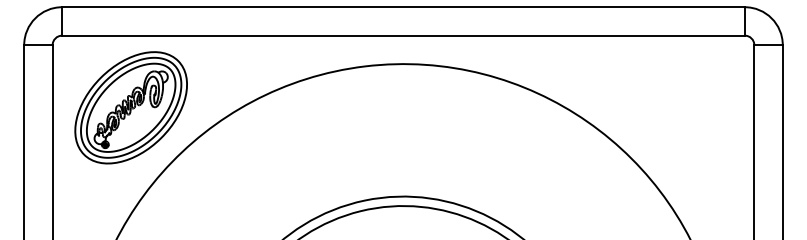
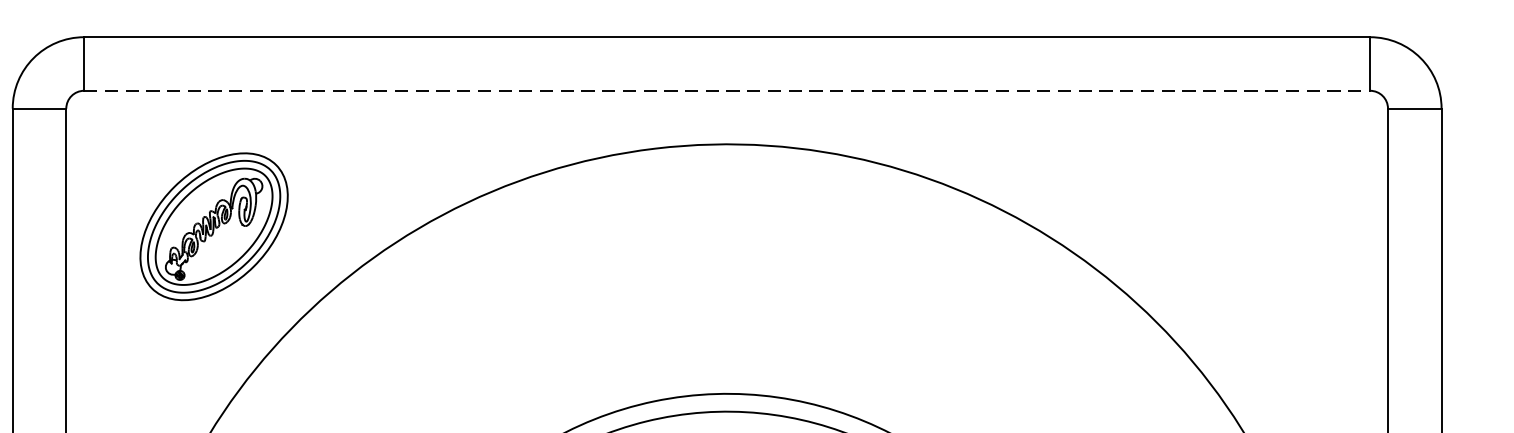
line: (403, 35) -> (727, 90), solid -> dashed
part: (130, 107) -> (212, 226), size x0.7

